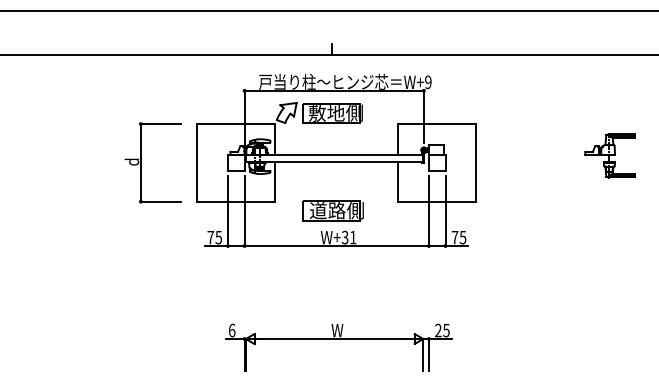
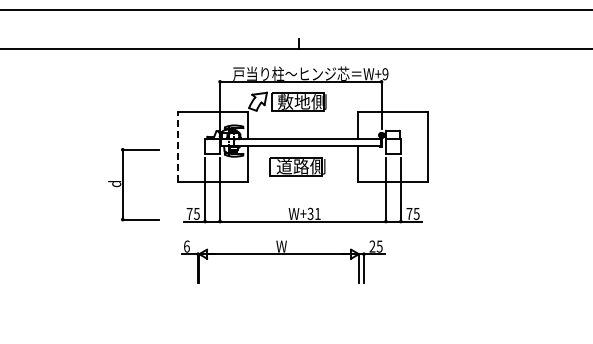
part: (609, 155) -> (548, 140), removed
part: (141, 162) -> (123, 184), moved
line: (197, 162) -> (177, 146), solid -> dashed
part: (332, 210) -> (297, 166), moved
part: (339, 339) -> (283, 254), moved

